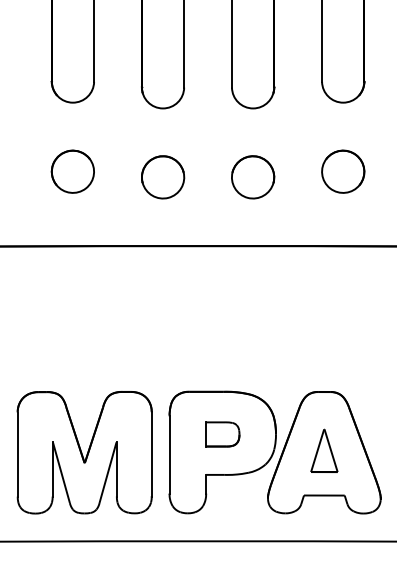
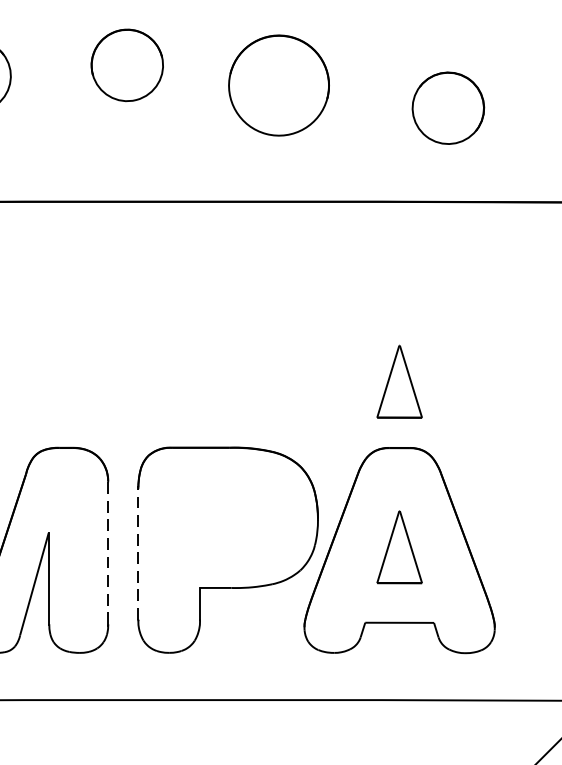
part: (343, 171) -> (448, 107), moved
part: (163, 177) -> (128, 65), moved
part: (253, 177) -> (280, 85), size x1.4
part: (324, 352) -> (399, 381), added
part: (222, 434) -> (227, 519), removed
line: (151, 454) -> (107, 553), solid -> dashed
line: (169, 455) -> (138, 555), solid -> dashed

